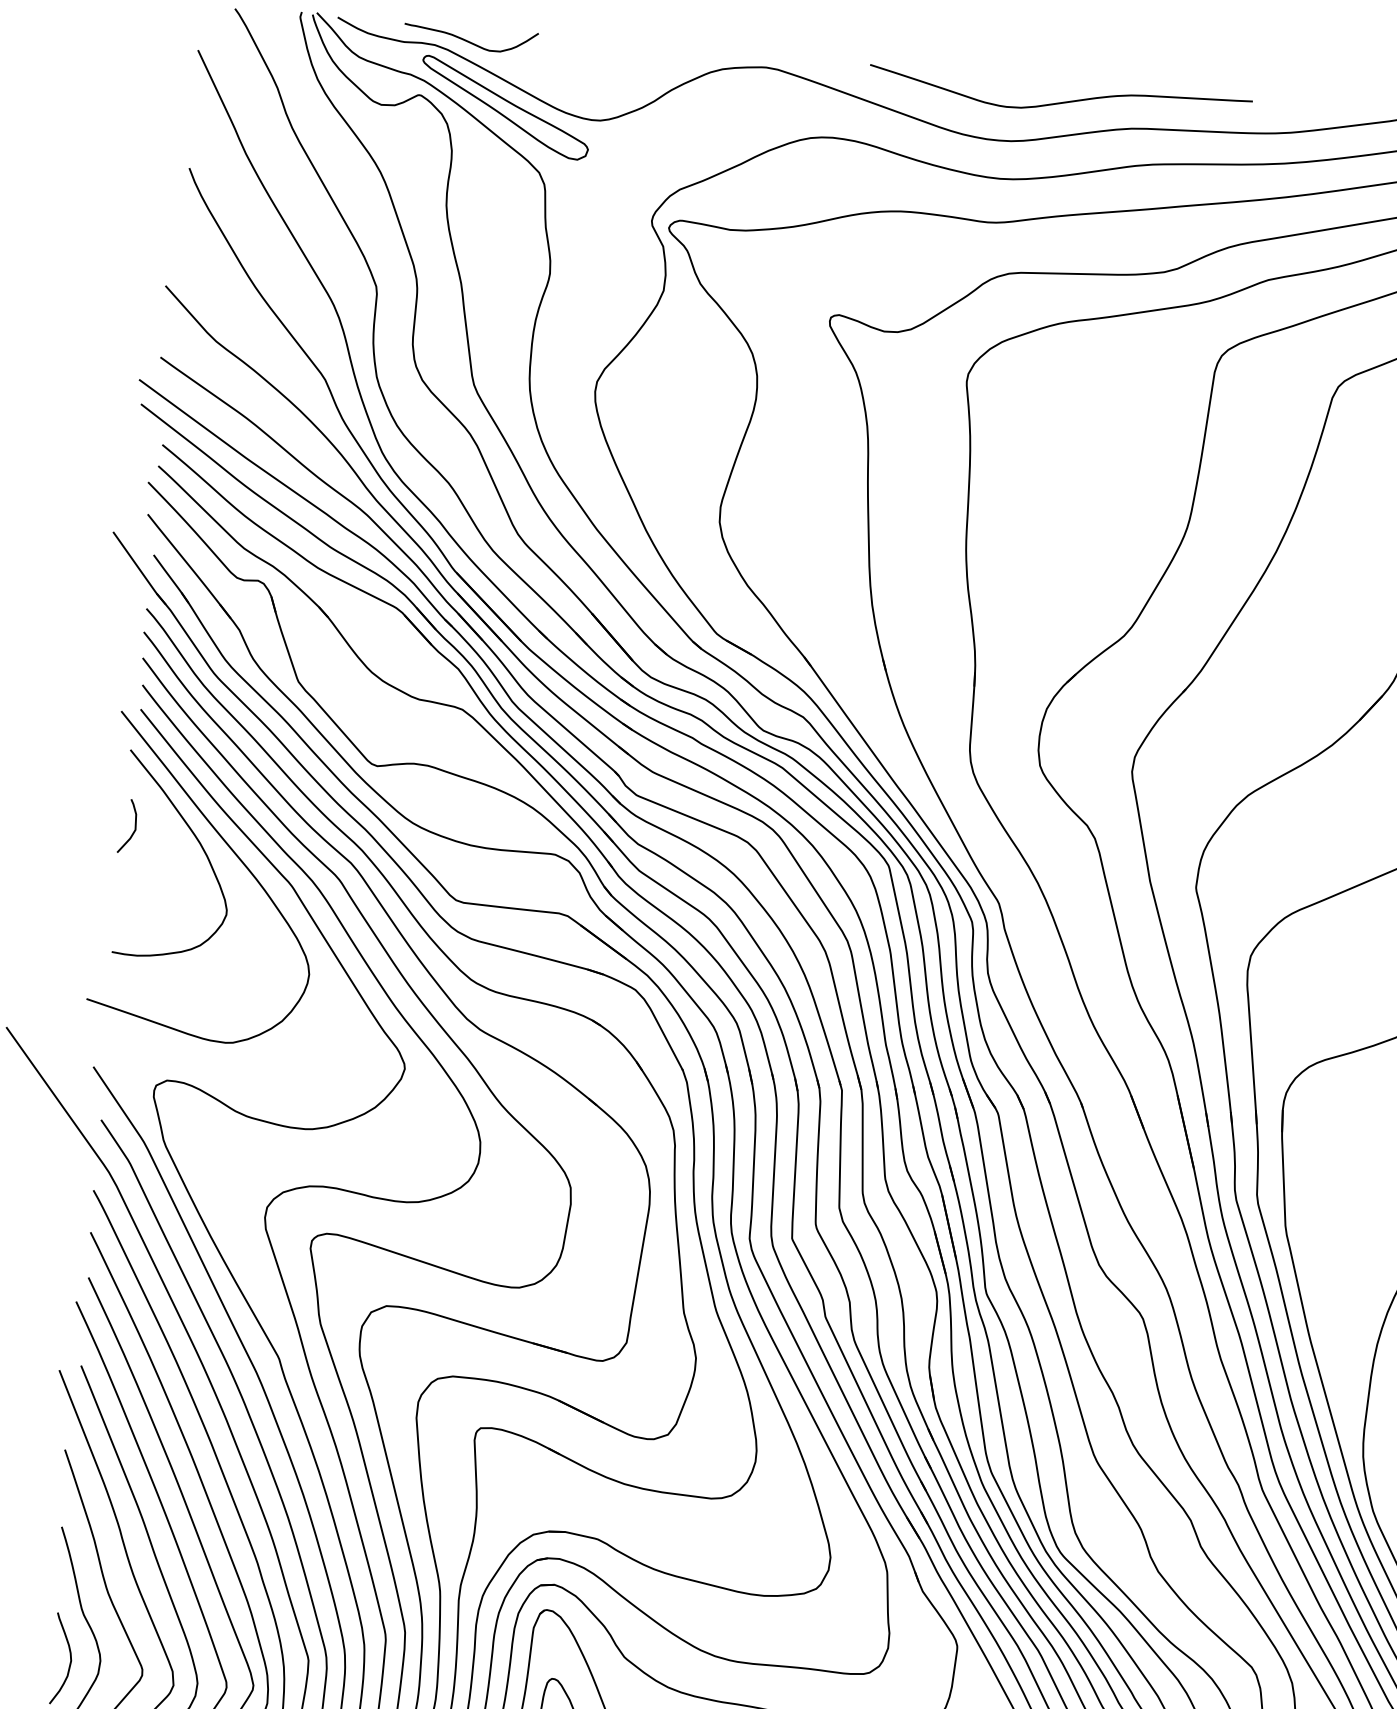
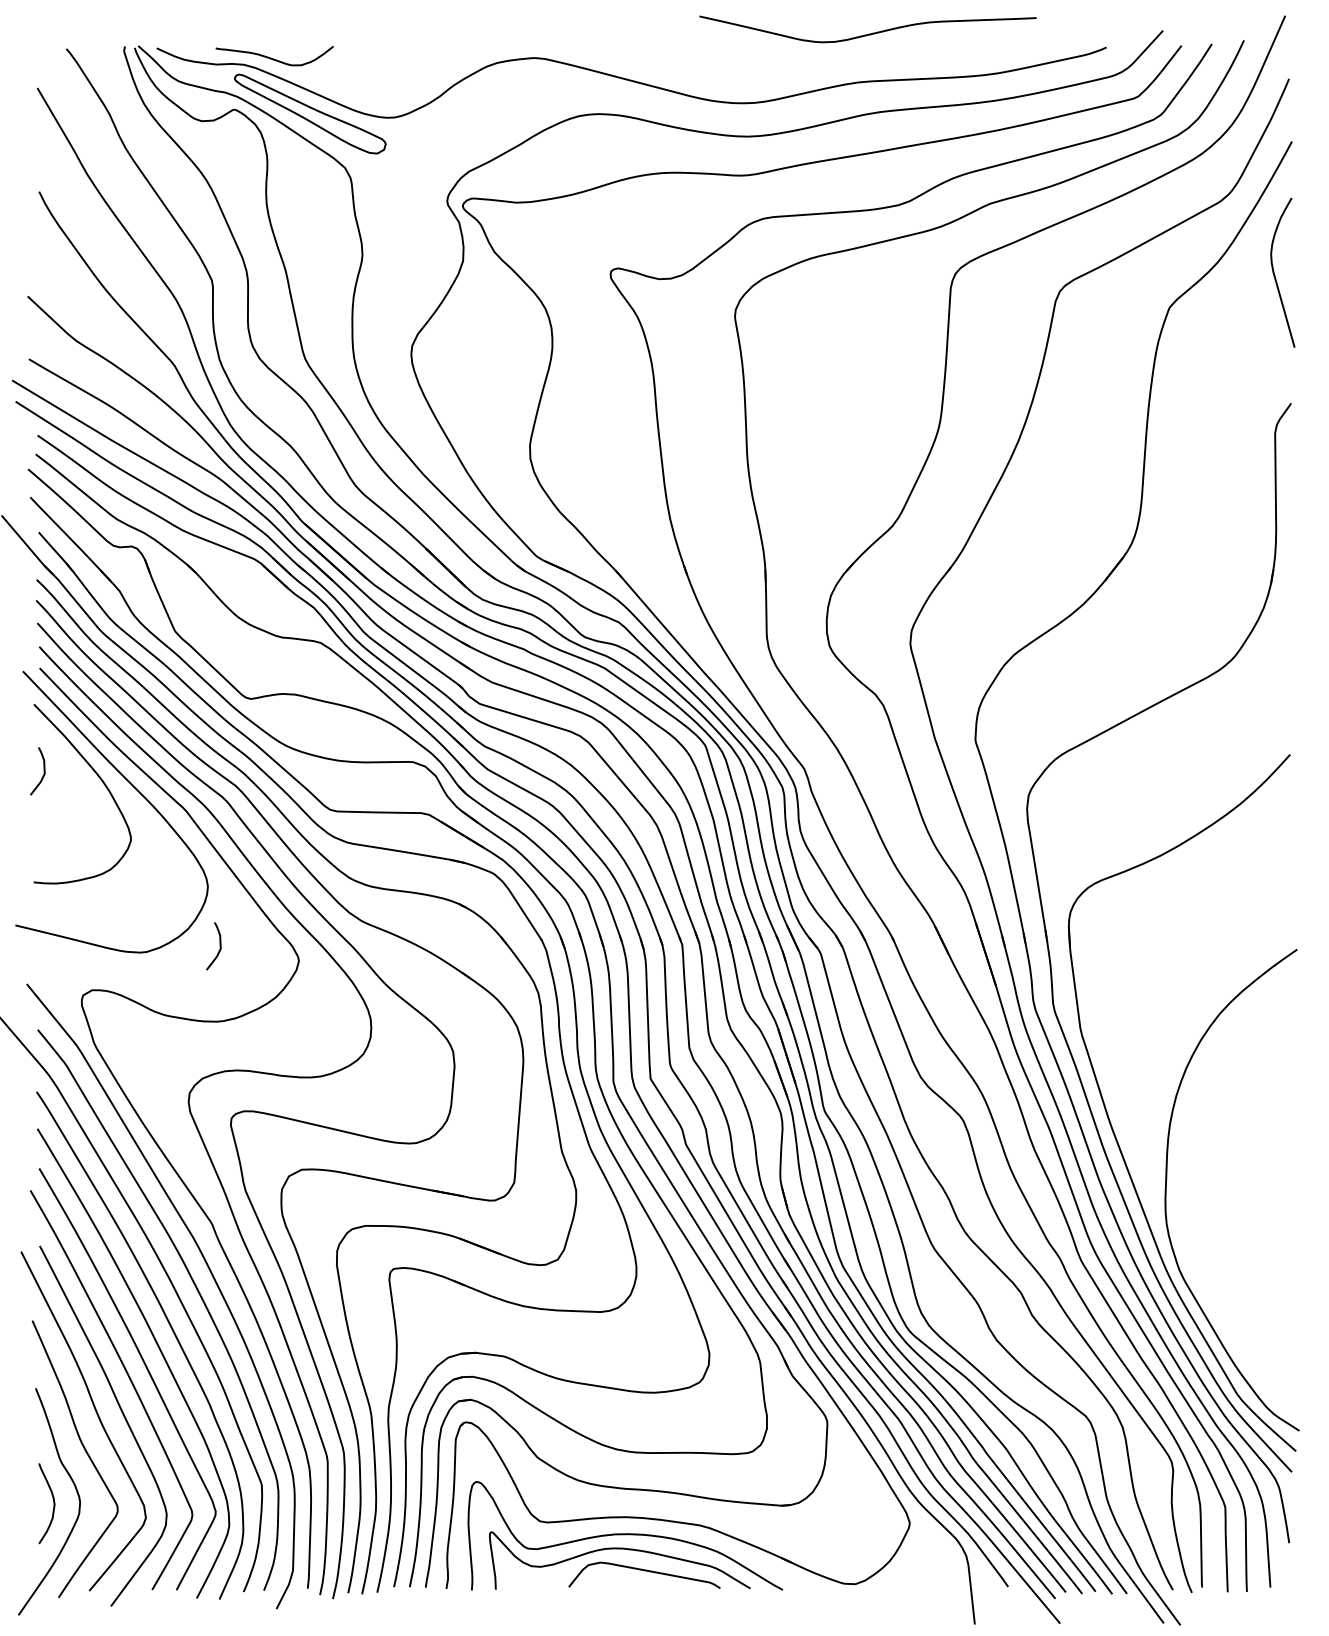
curve: (1060, 101) -> (868, 33), moved
curve: (316, 1044) -> (219, 946), added

